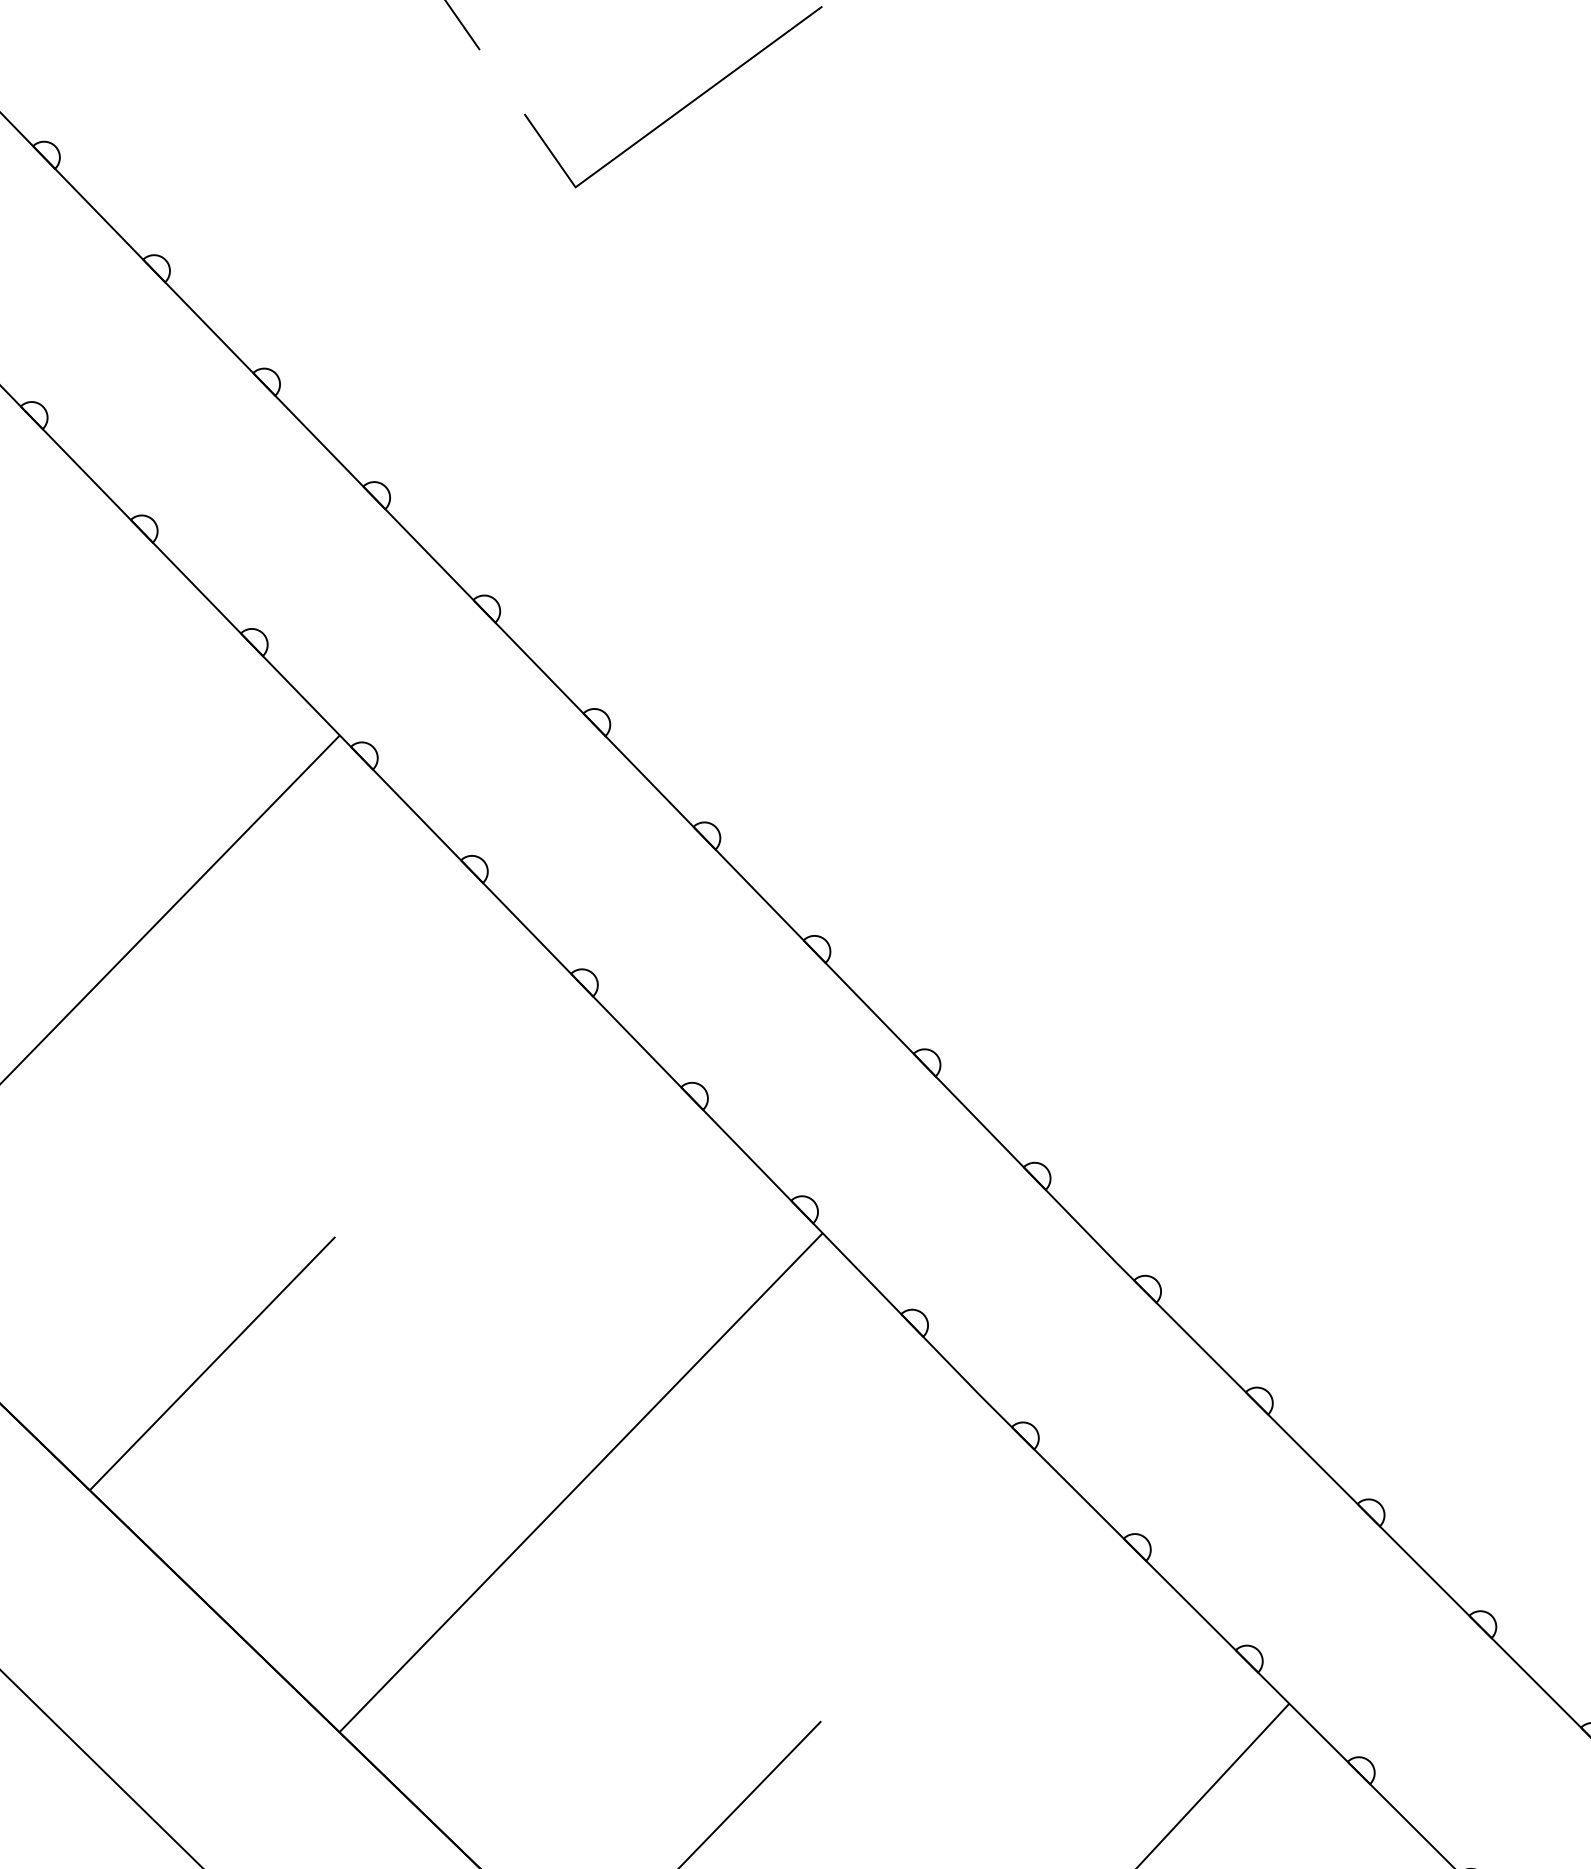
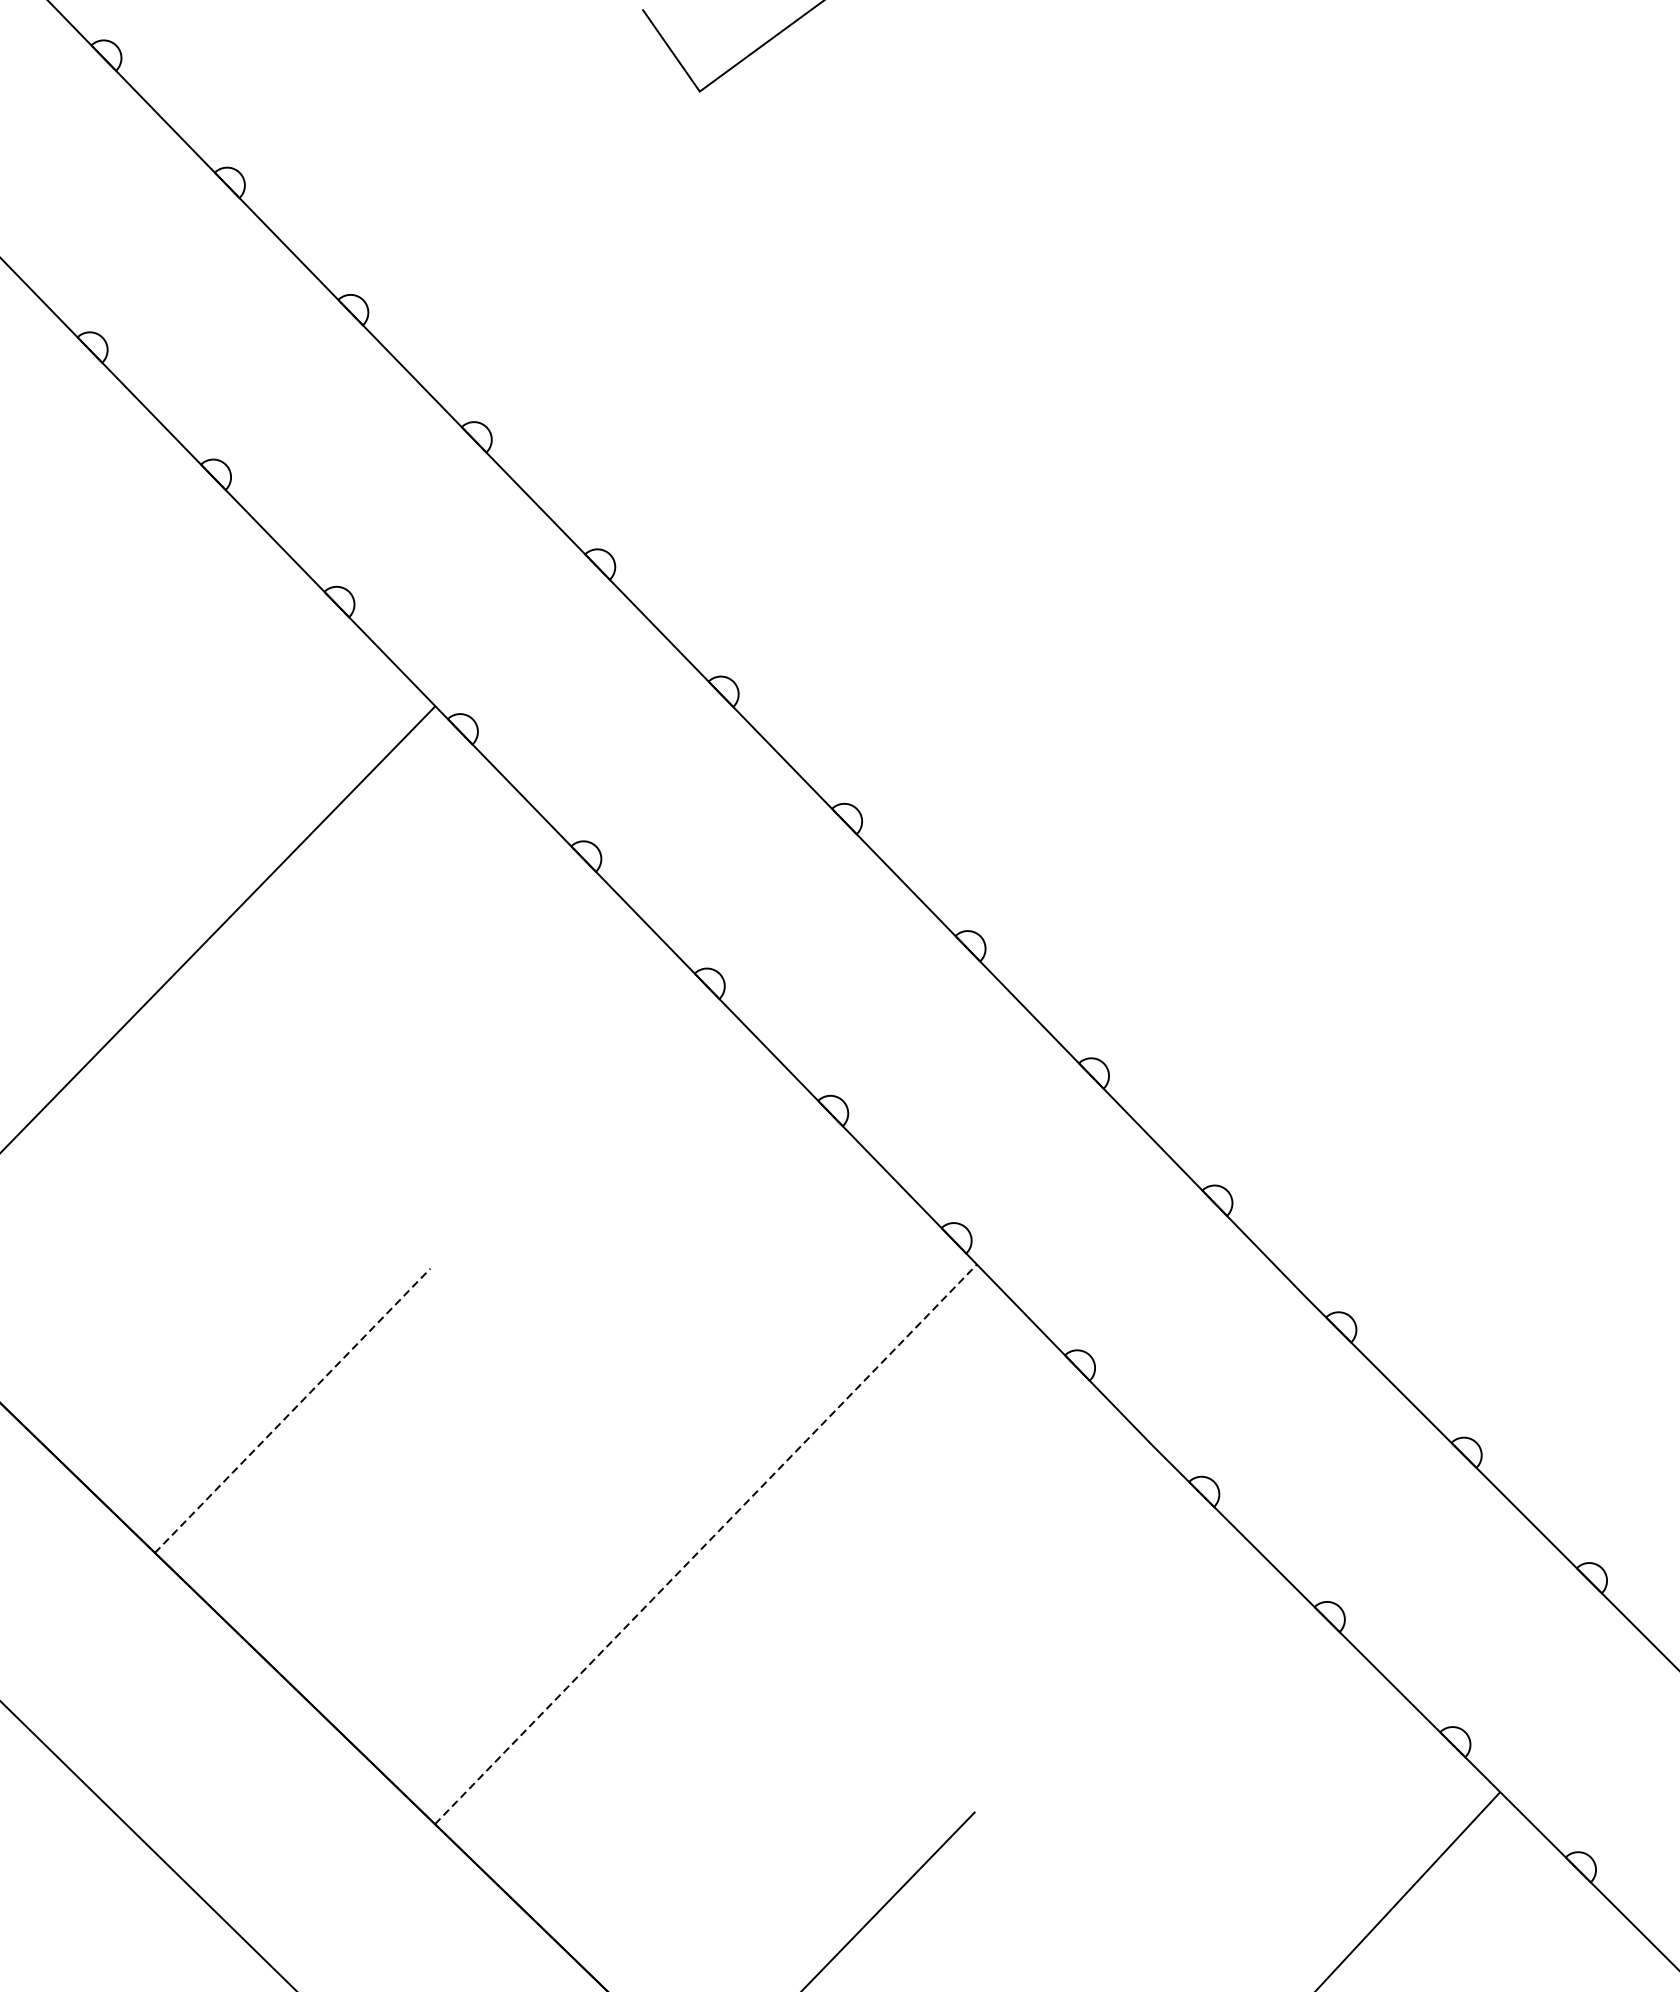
line: (212, 1363) -> (292, 1410), solid -> dashed
line: (581, 1482) -> (706, 1544), solid -> dashed

